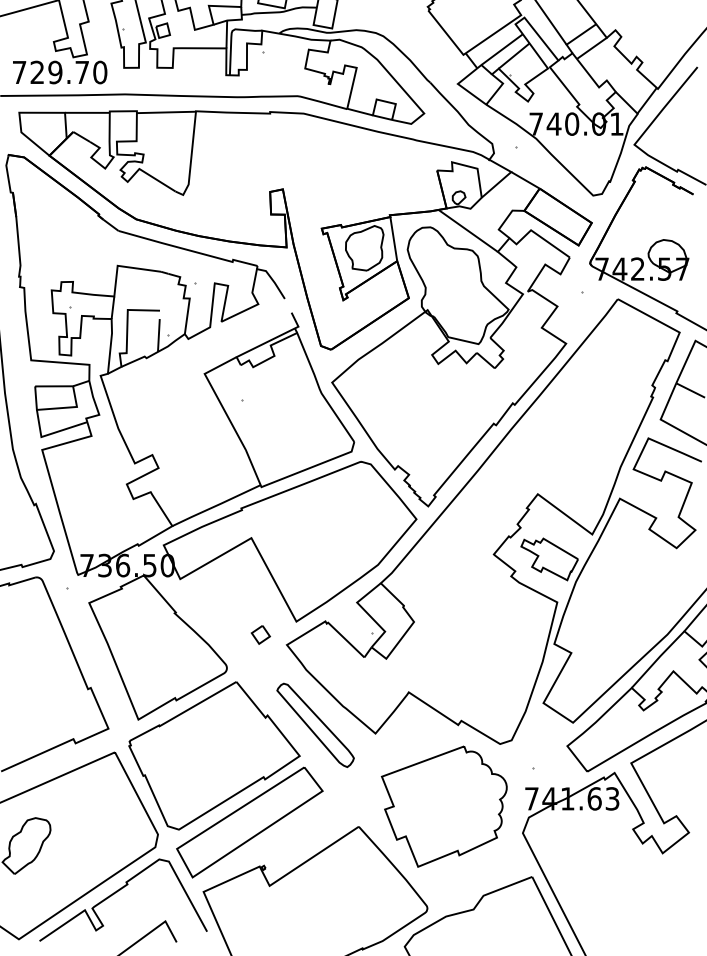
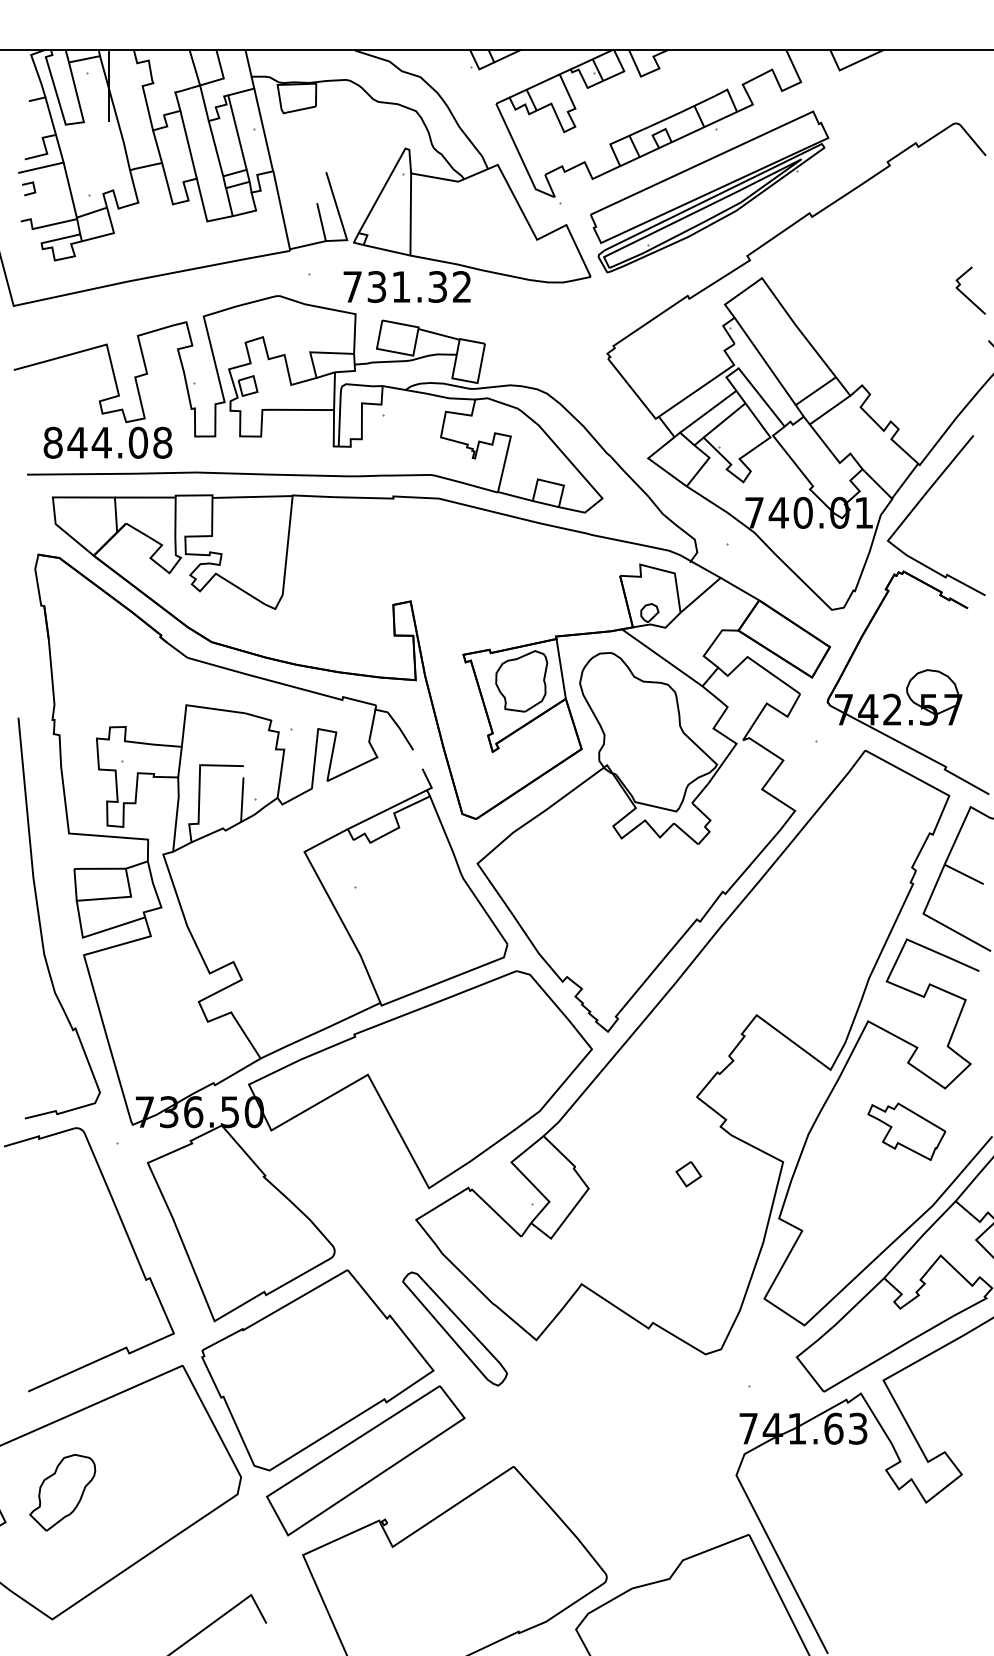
text: (59, 72) -> (107, 442), 729.70 -> 844.08
part: (549, 559) -> (906, 1131), moved
part: (260, 635) -> (688, 1174), moved
part: (444, 806) -> (629, 1438), removed
curve: (118, 891) -> (187, 1554), removed

